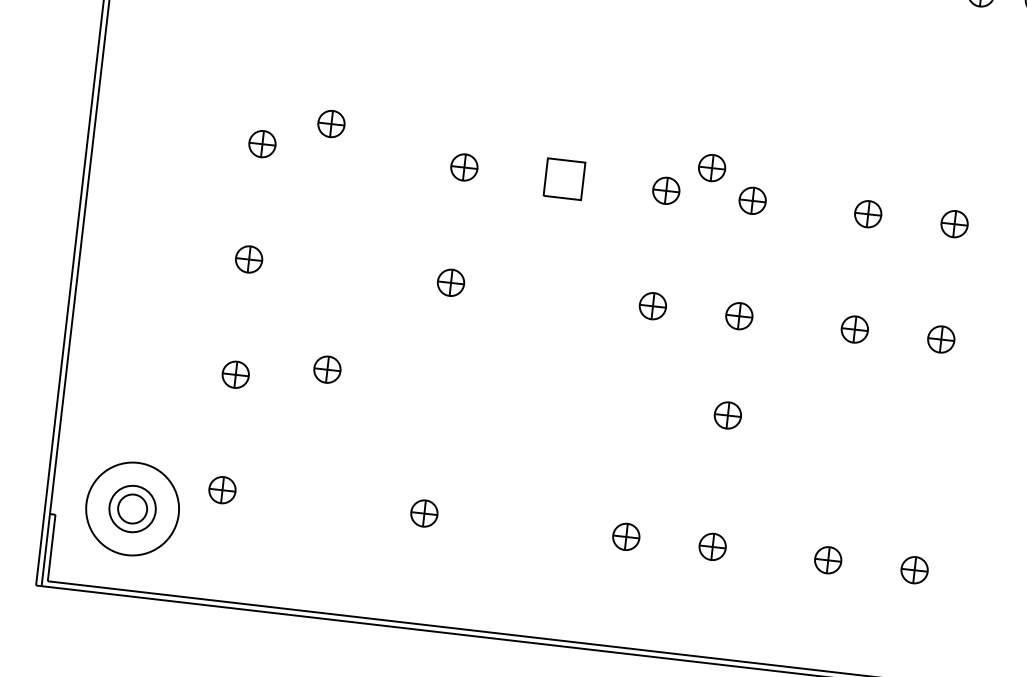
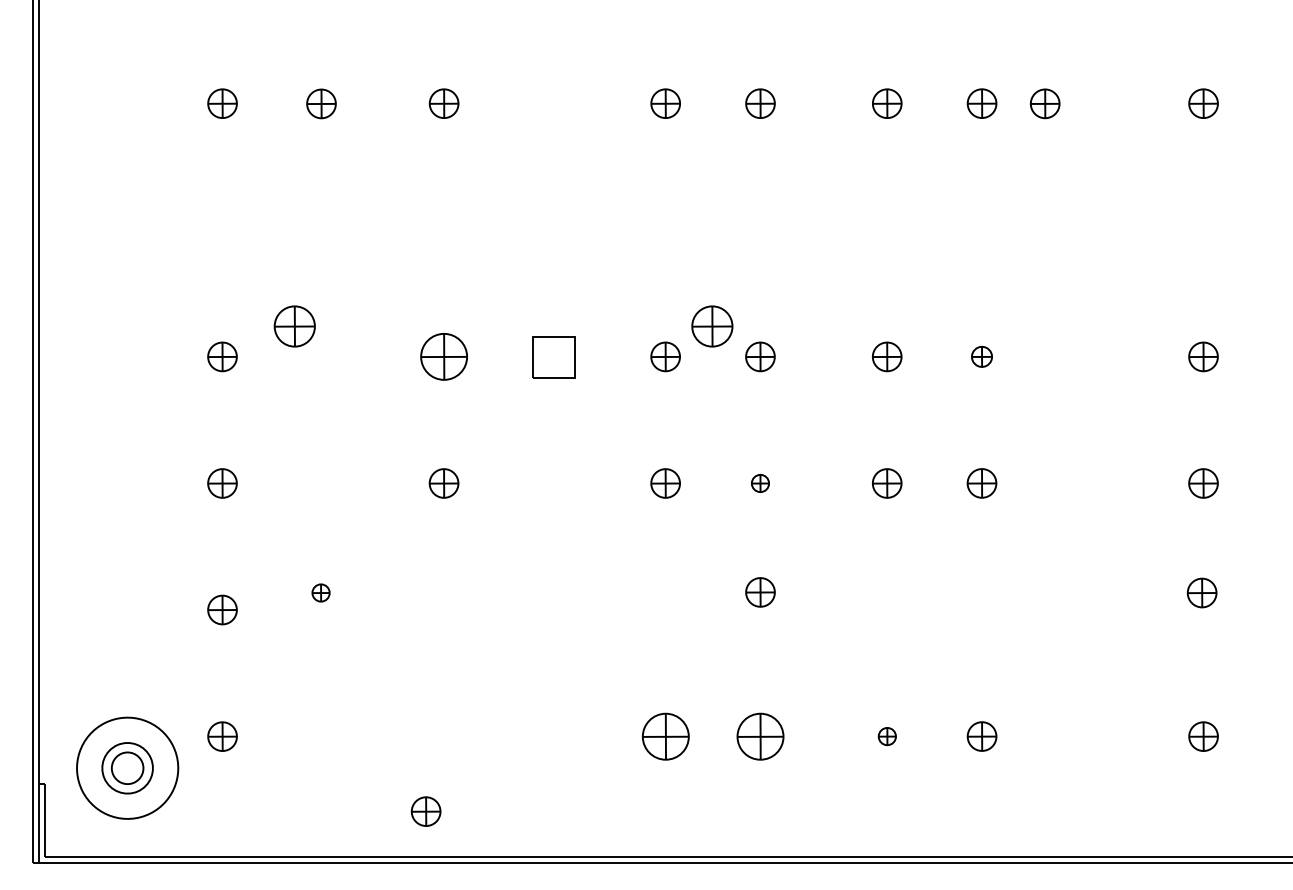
part: (331, 124) -> (294, 326), size x1.4
part: (463, 167) -> (443, 356), size x1.6
part: (712, 168) -> (712, 326), size x1.4
part: (954, 223) -> (981, 356), size x0.7
part: (739, 316) -> (760, 483), size x0.6
part: (326, 369) -> (320, 592), size x0.6
part: (423, 513) -> (425, 811), moved
part: (626, 536) -> (665, 736), size x1.6
part: (712, 546) -> (760, 736), size x1.6
part: (828, 560) -> (887, 736), size x0.6

